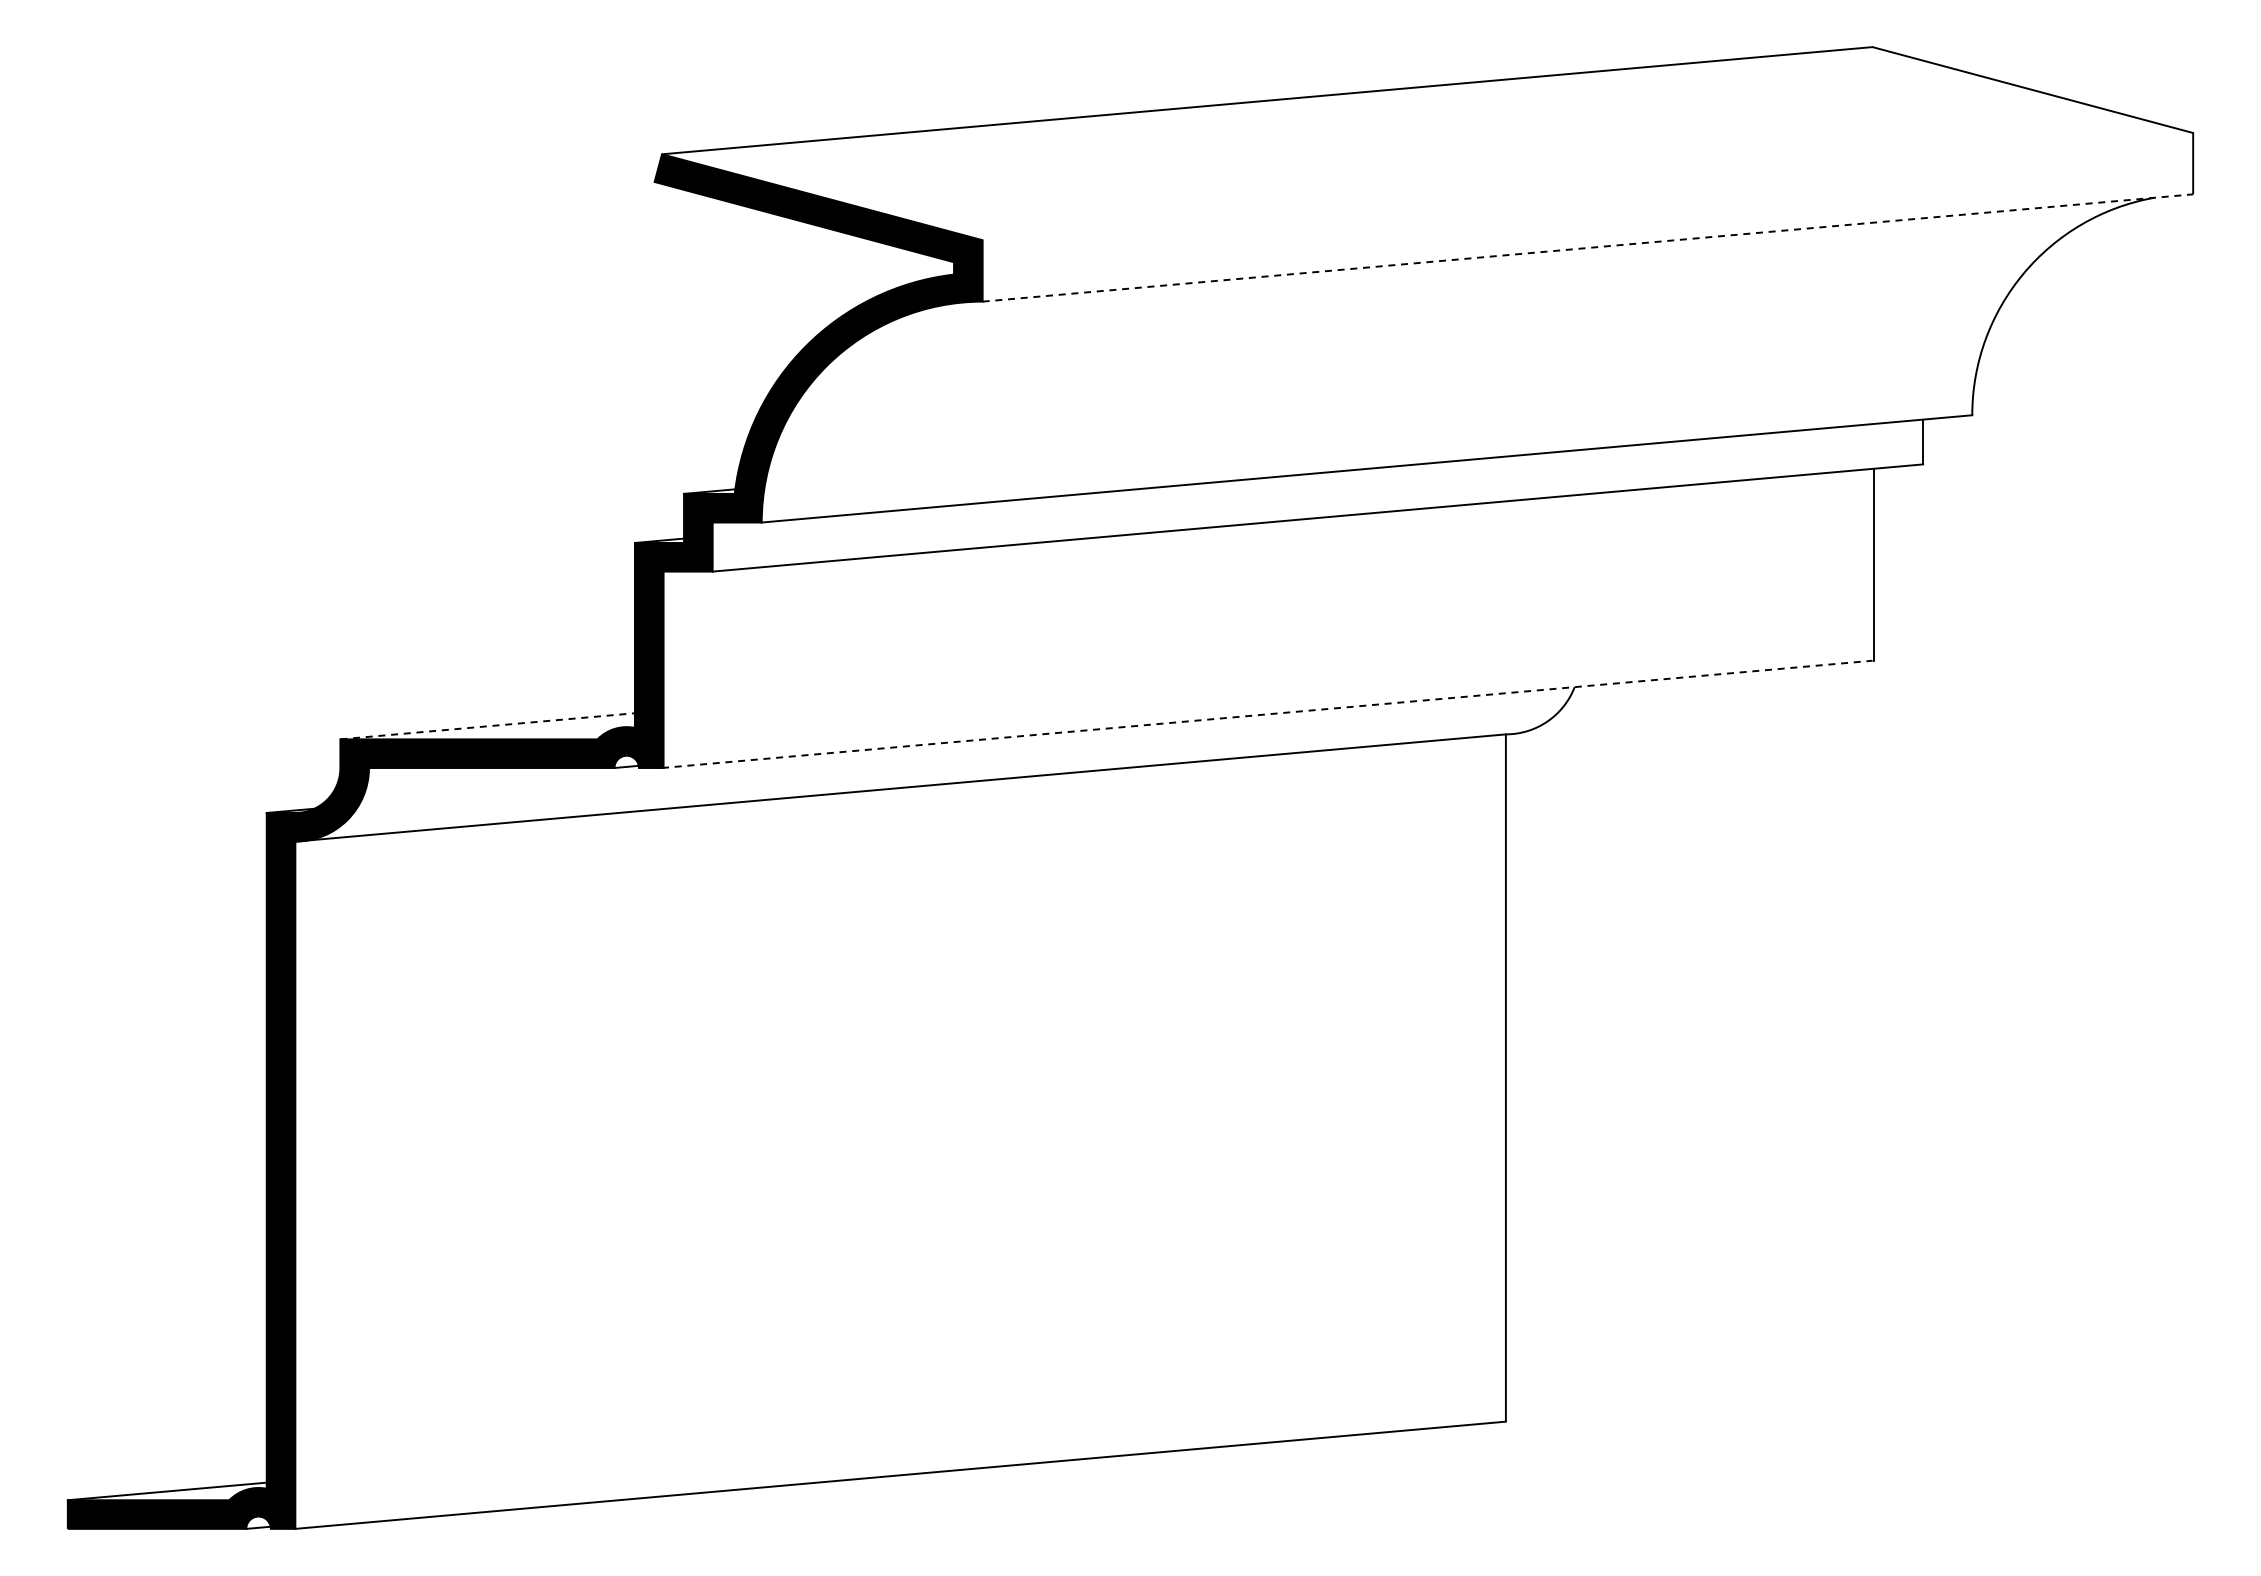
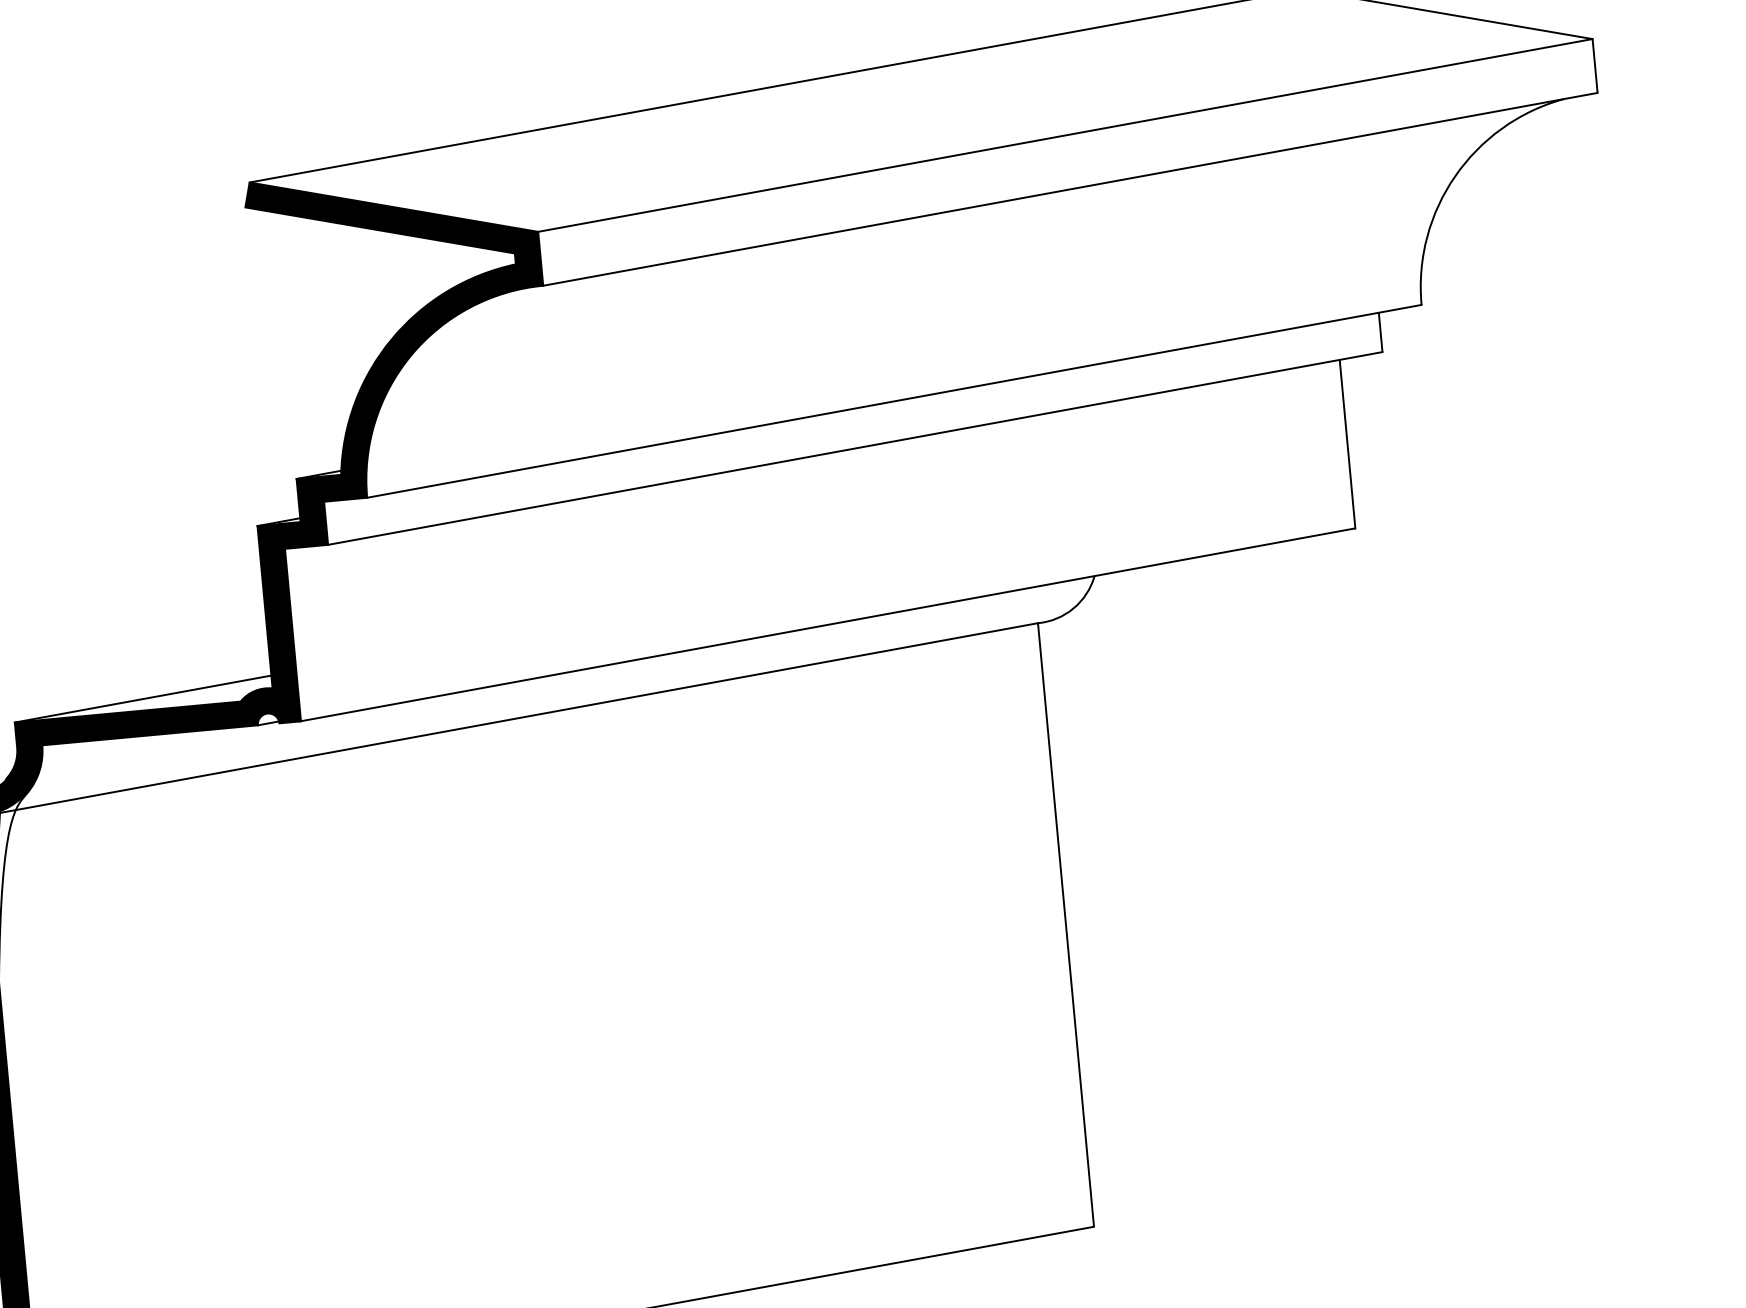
line: (1587, 186) -> (1065, 135), added
line: (1587, 248) -> (1070, 189), dashed -> solid
line: (1267, 714) -> (827, 625), dashed -> solid
line: (487, 726) -> (142, 699), dashed -> solid

